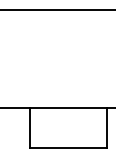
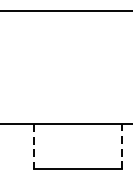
line: (29, 127) -> (33, 146), solid -> dashed
line: (106, 127) -> (122, 146), solid -> dashed

